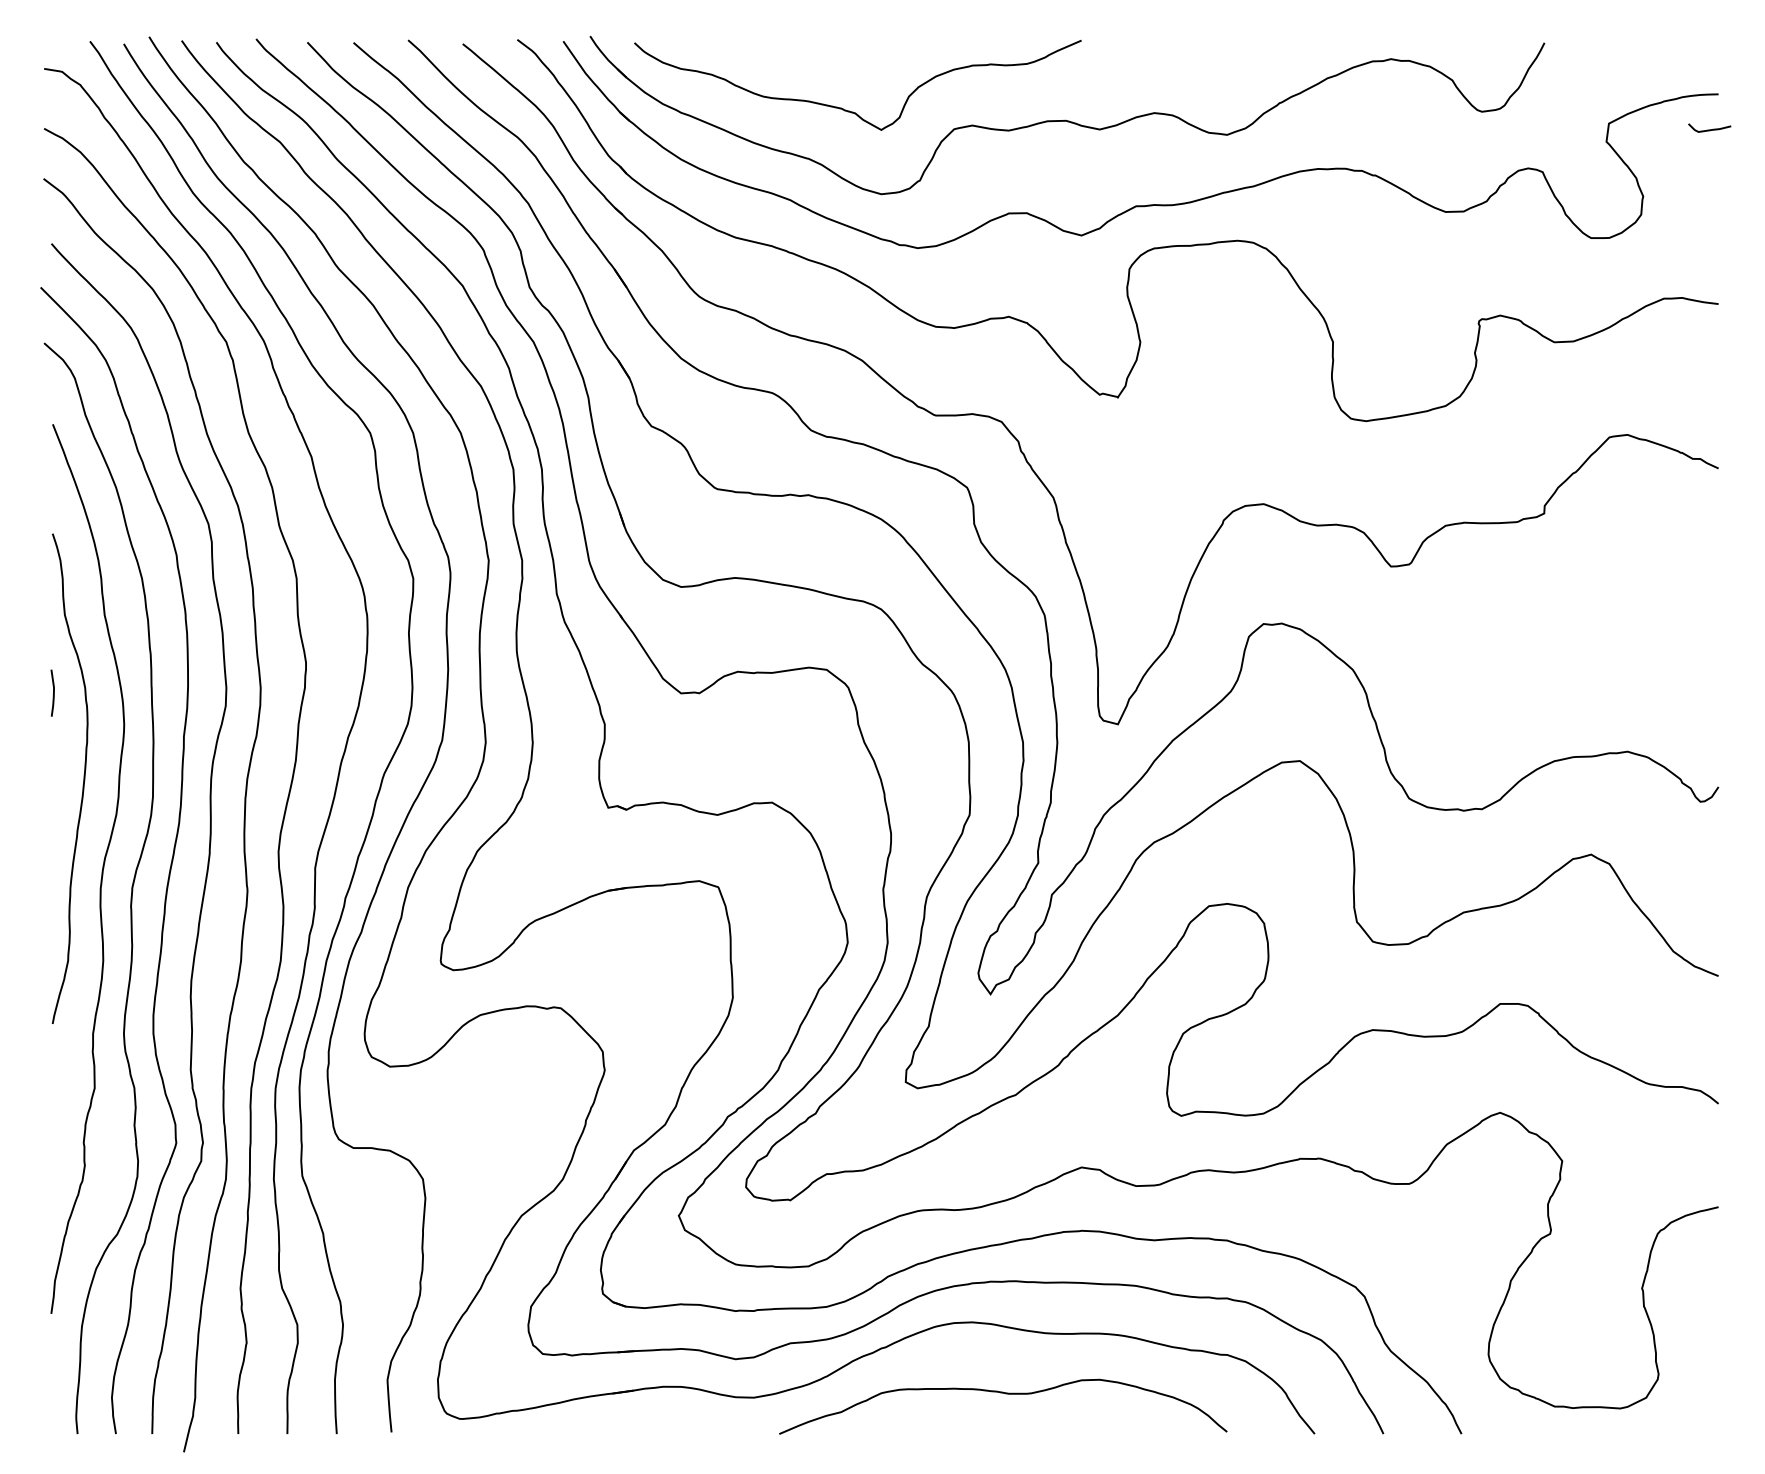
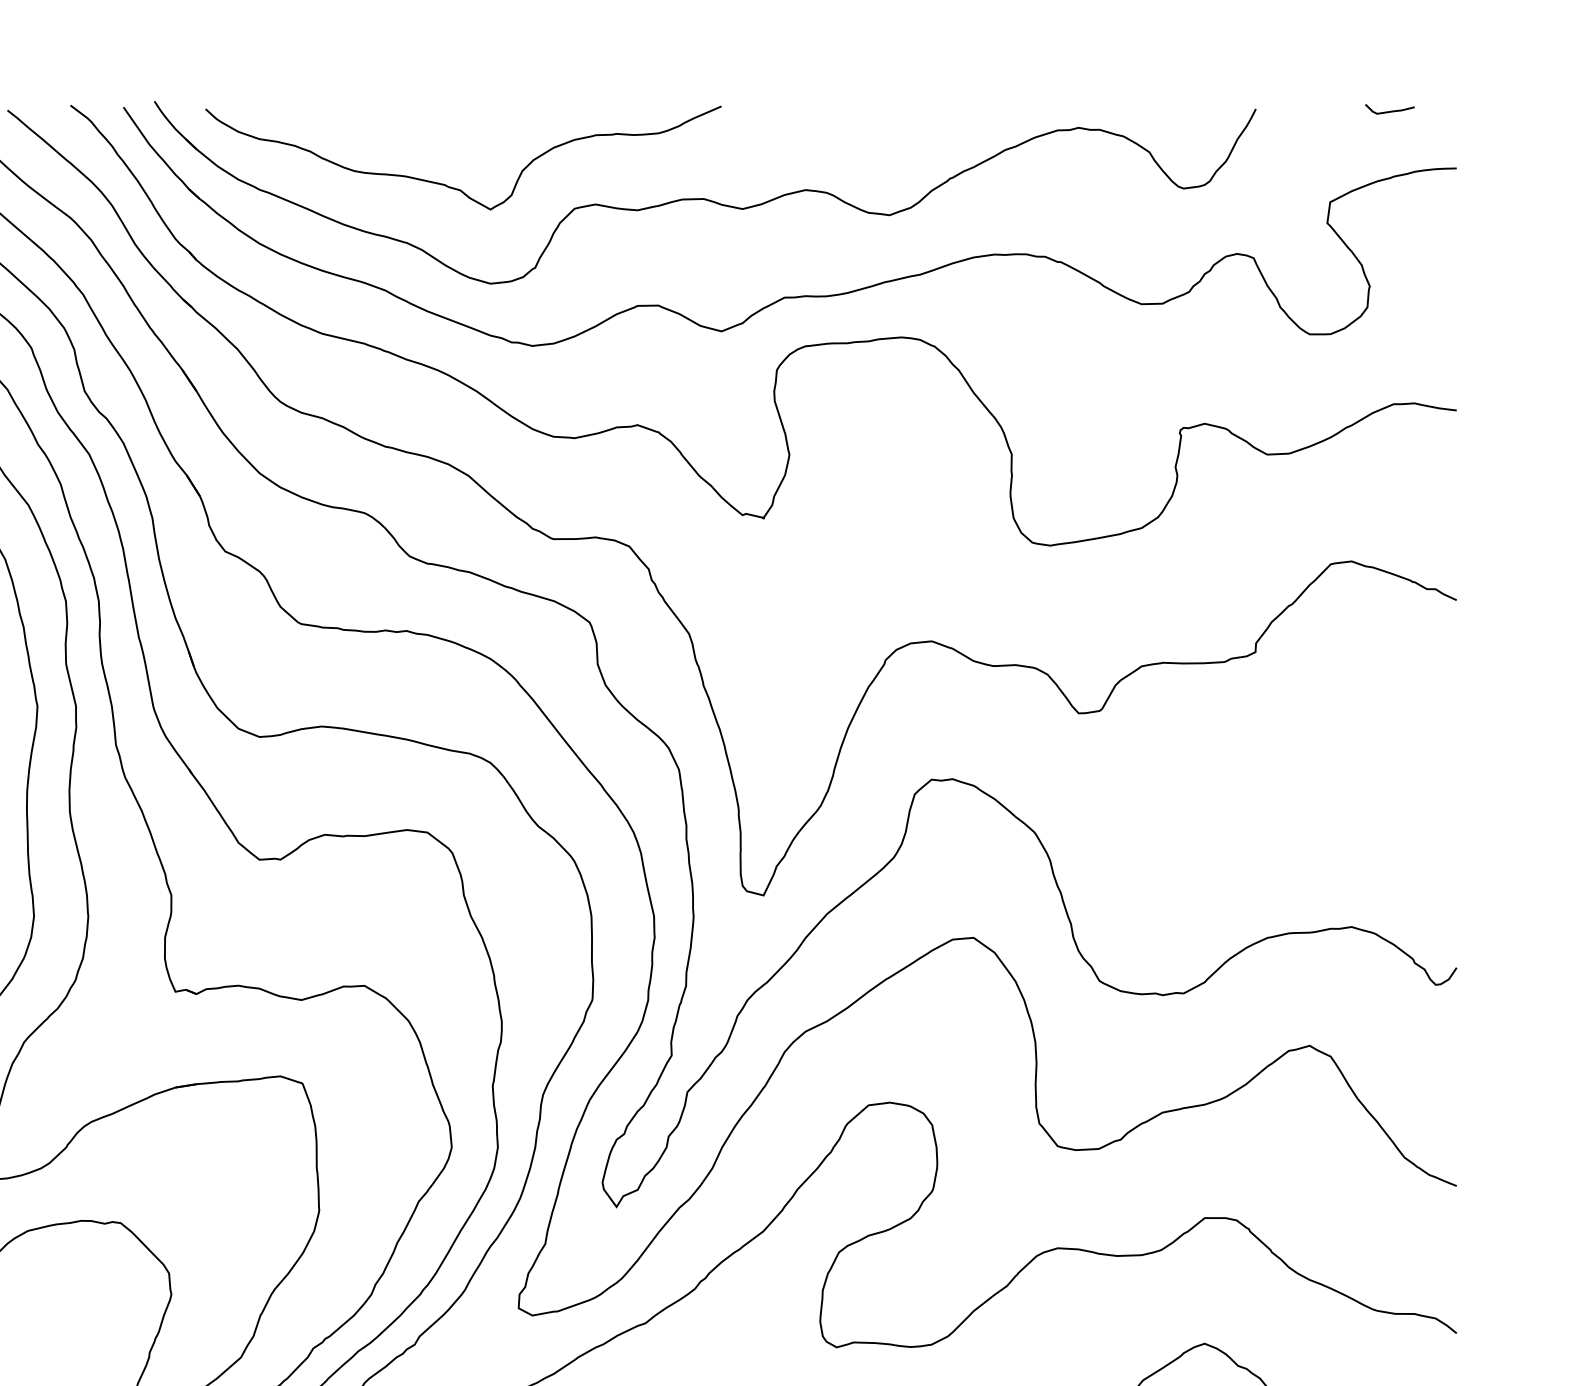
curve: (1709, 129) -> (1389, 110), moved

